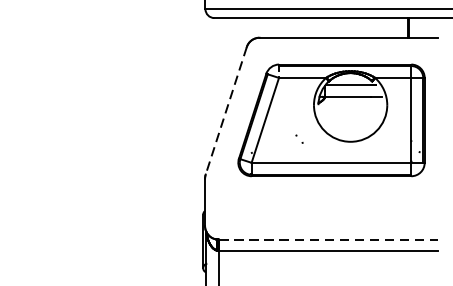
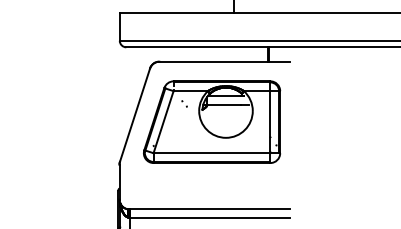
line: (225, 111) -> (134, 115), dashed -> solid
part: (299, 138) -> (184, 103), moved
line: (328, 239) -> (209, 209), dashed -> solid

